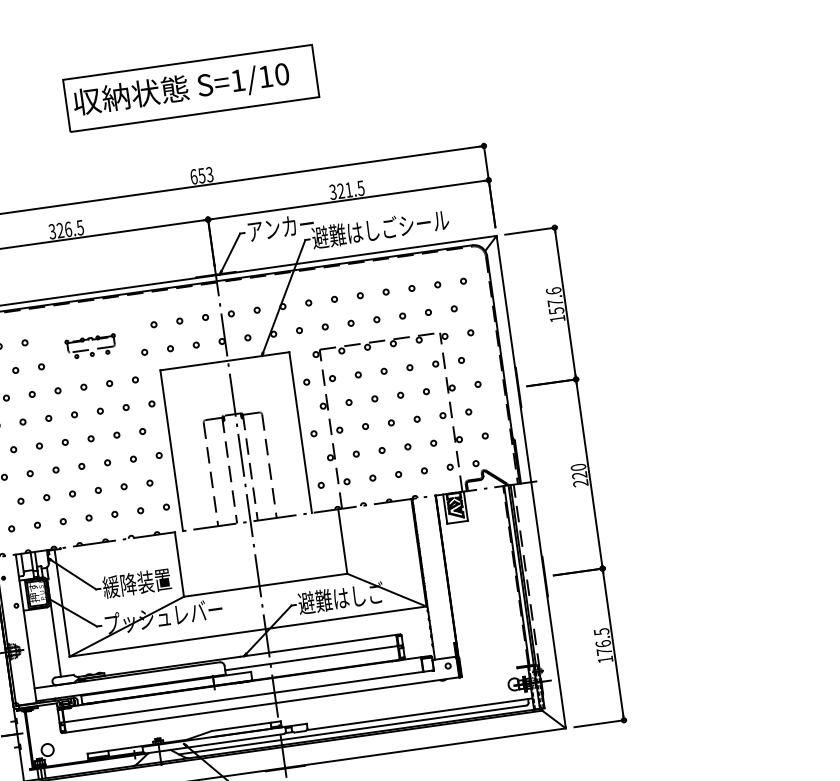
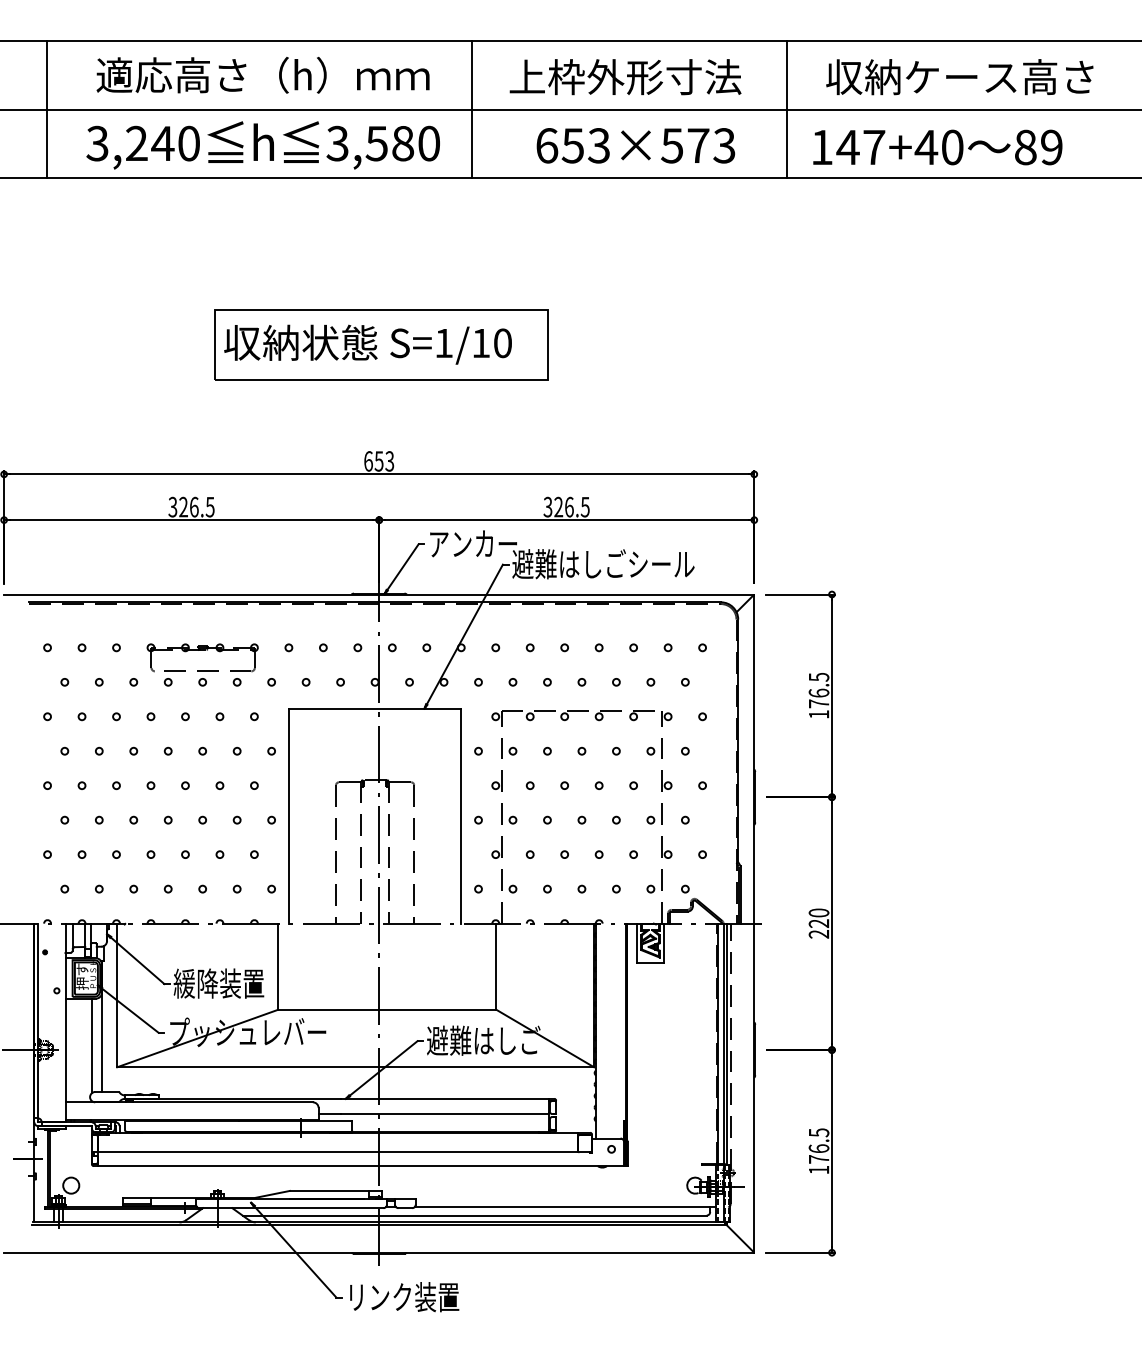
text: (349, 189) -> (569, 506), 321.5 -> 326.5
text: (554, 300) -> (818, 690), 157.6 -> 176.5
part: (91, 346) -> (202, 664), size x1.67
line: (48, 643) -> (91, 1045), added

